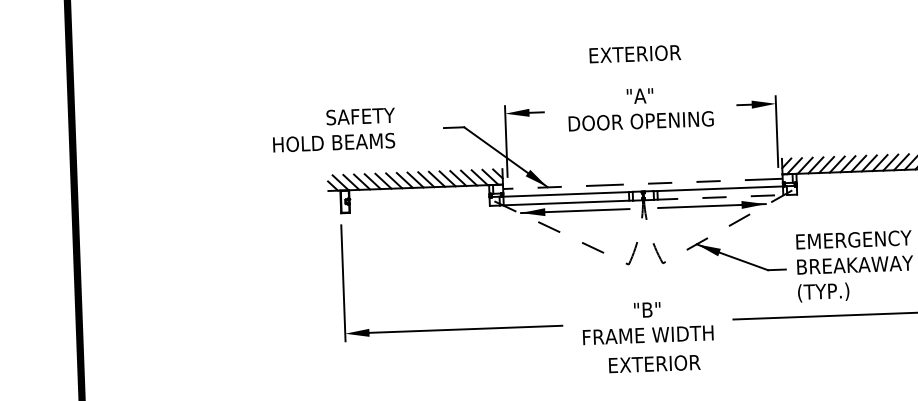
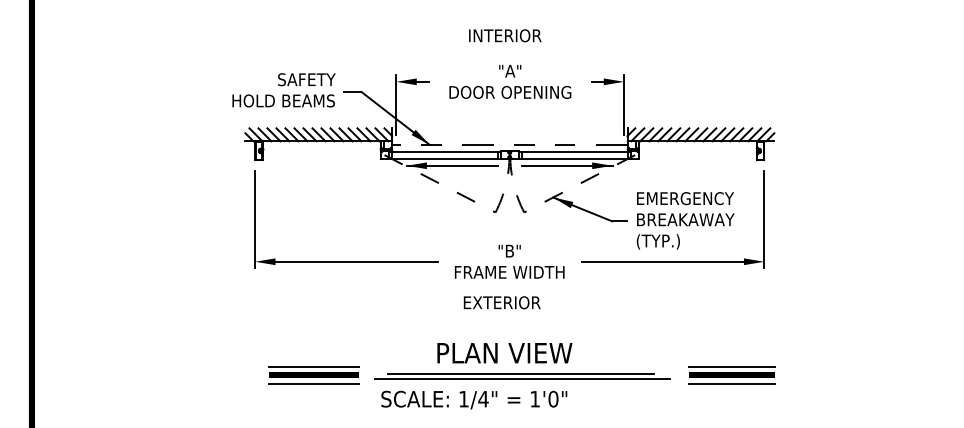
text: (635, 53) -> (507, 35), EXTERIOR -> INTERIOR
text: (333, 130) -> (283, 90), moved
line: (721, 197) -> (575, 158), dashed -> solid
text: (653, 363) -> (501, 302), moved

